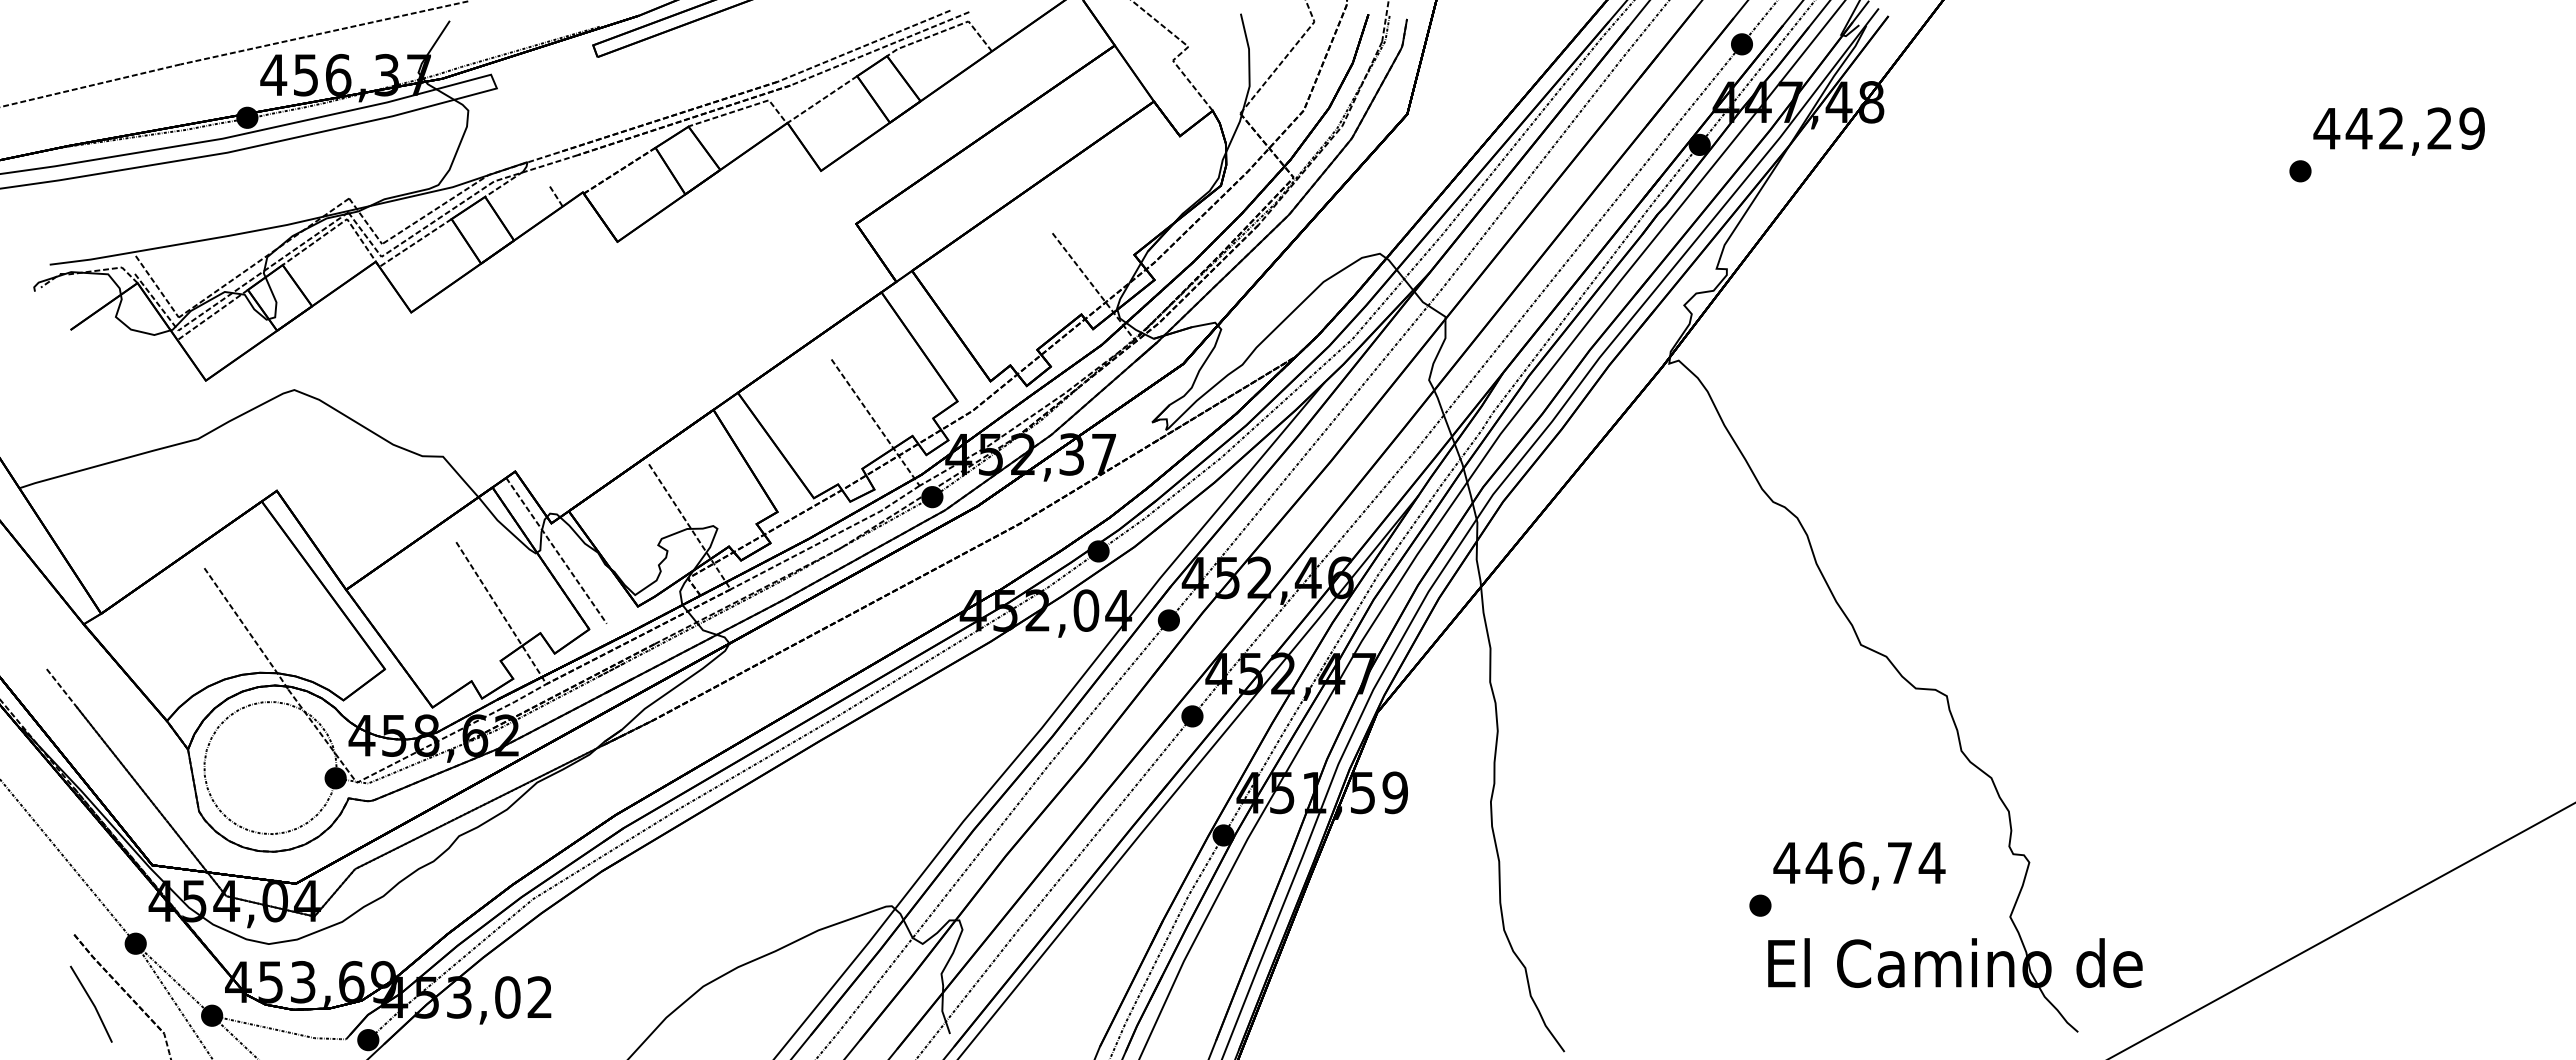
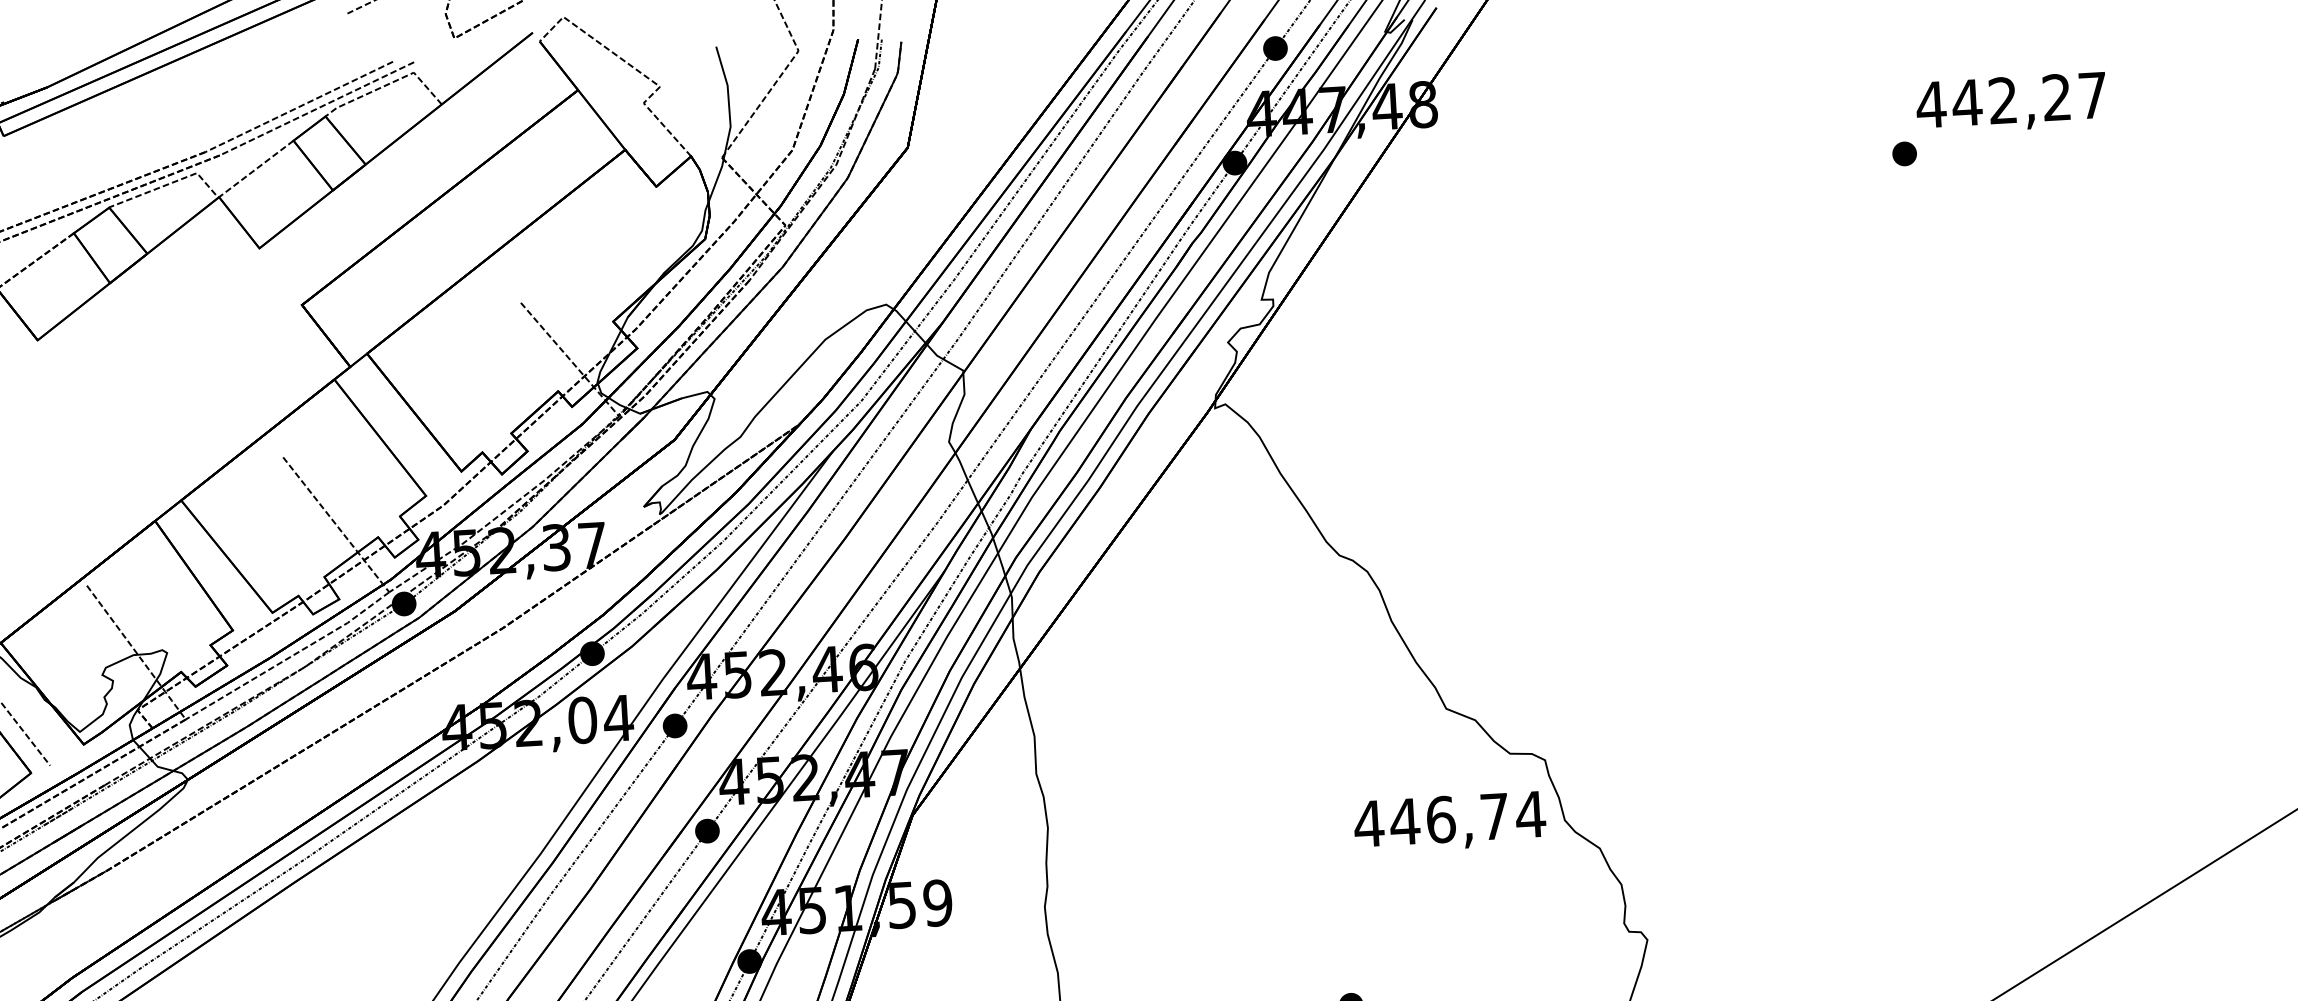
text: (2471, 128) -> (2092, 95), 442,29 -> 442,27
text: (1859, 865) -> (1450, 821), moved

